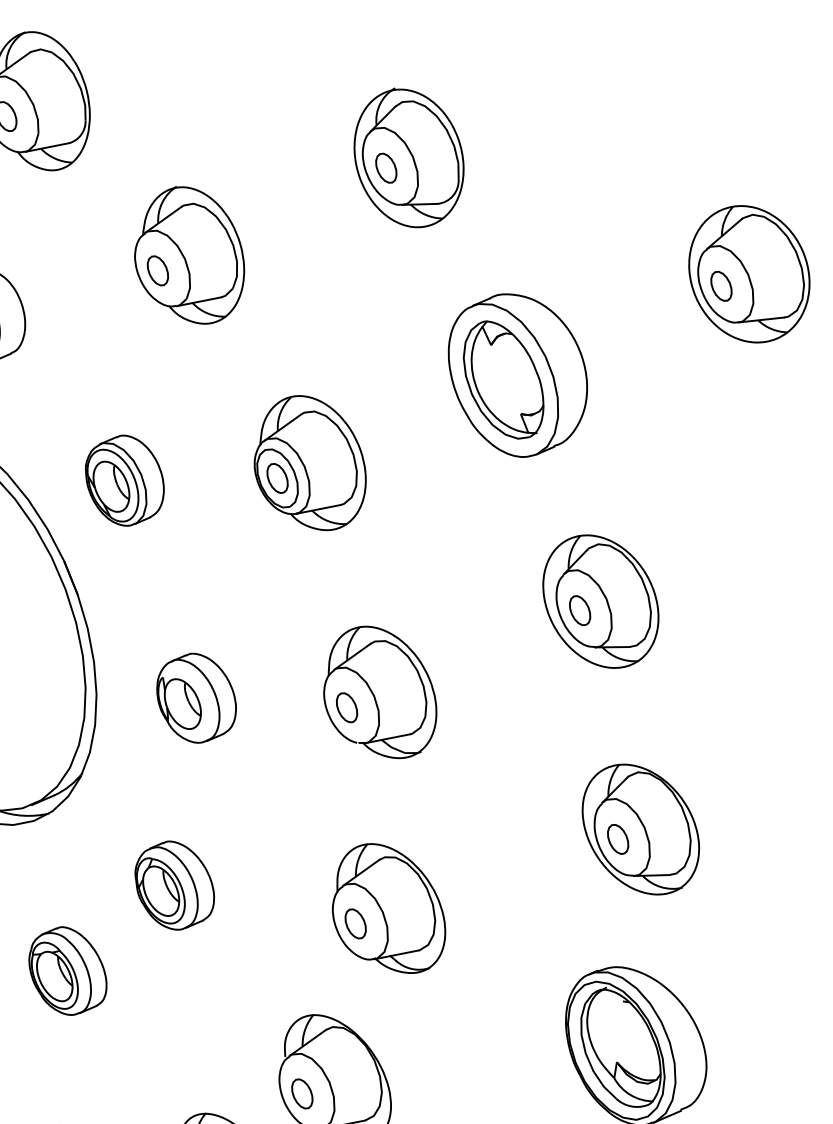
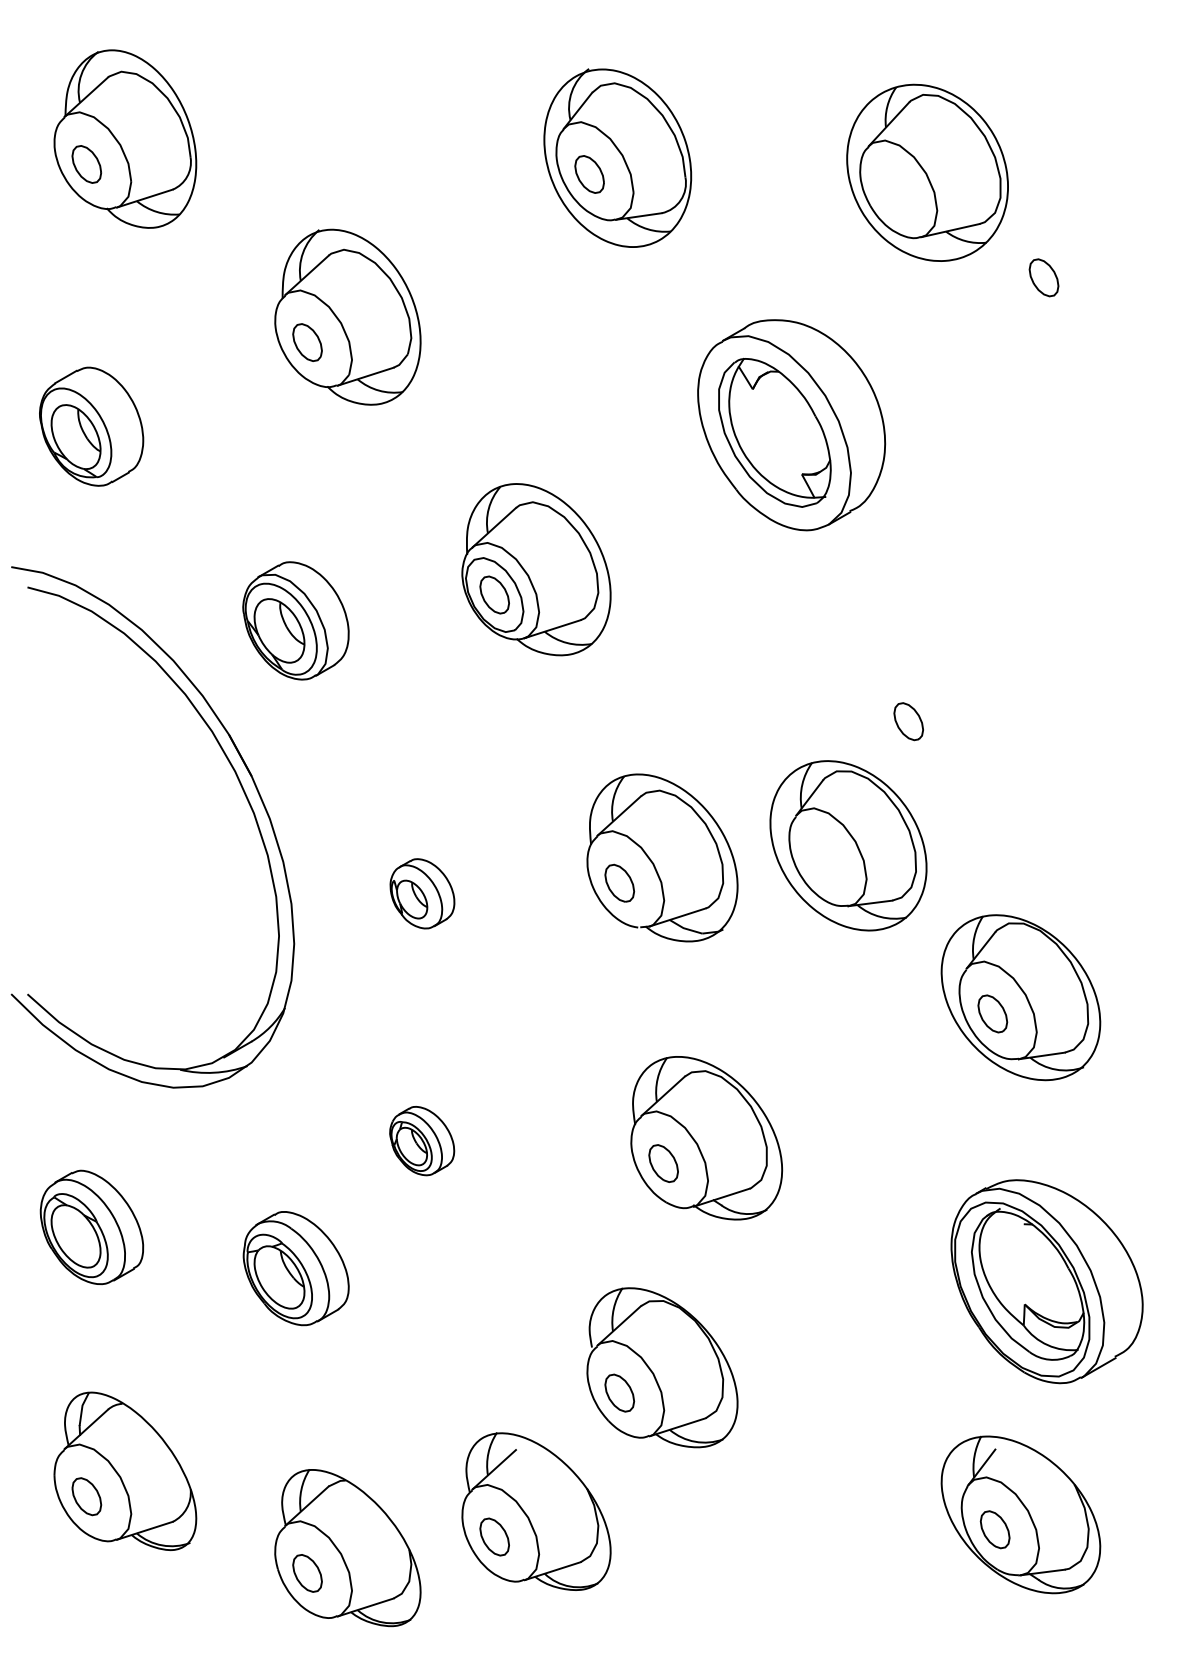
part: (749, 273) -> (927, 172), moved
part: (600, 601) -> (848, 845), moved
part: (196, 698) -> (422, 893), size x0.6
part: (174, 885) -> (421, 1140), size x0.6

